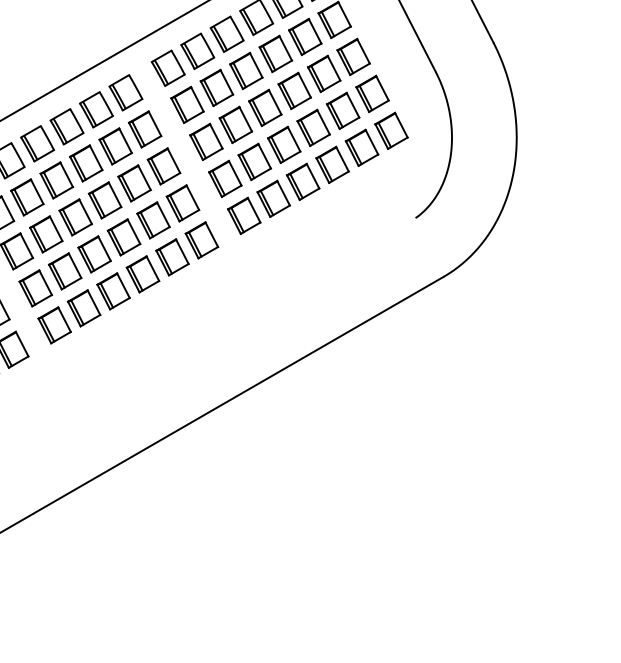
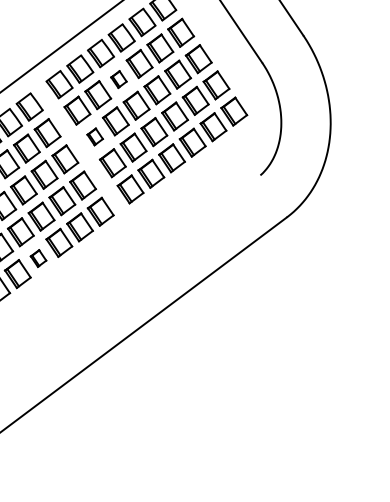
part: (246, 70) -> (118, 79), size x0.6
part: (206, 141) -> (95, 136), size x0.6
part: (113, 291) -> (38, 258), size x0.6

